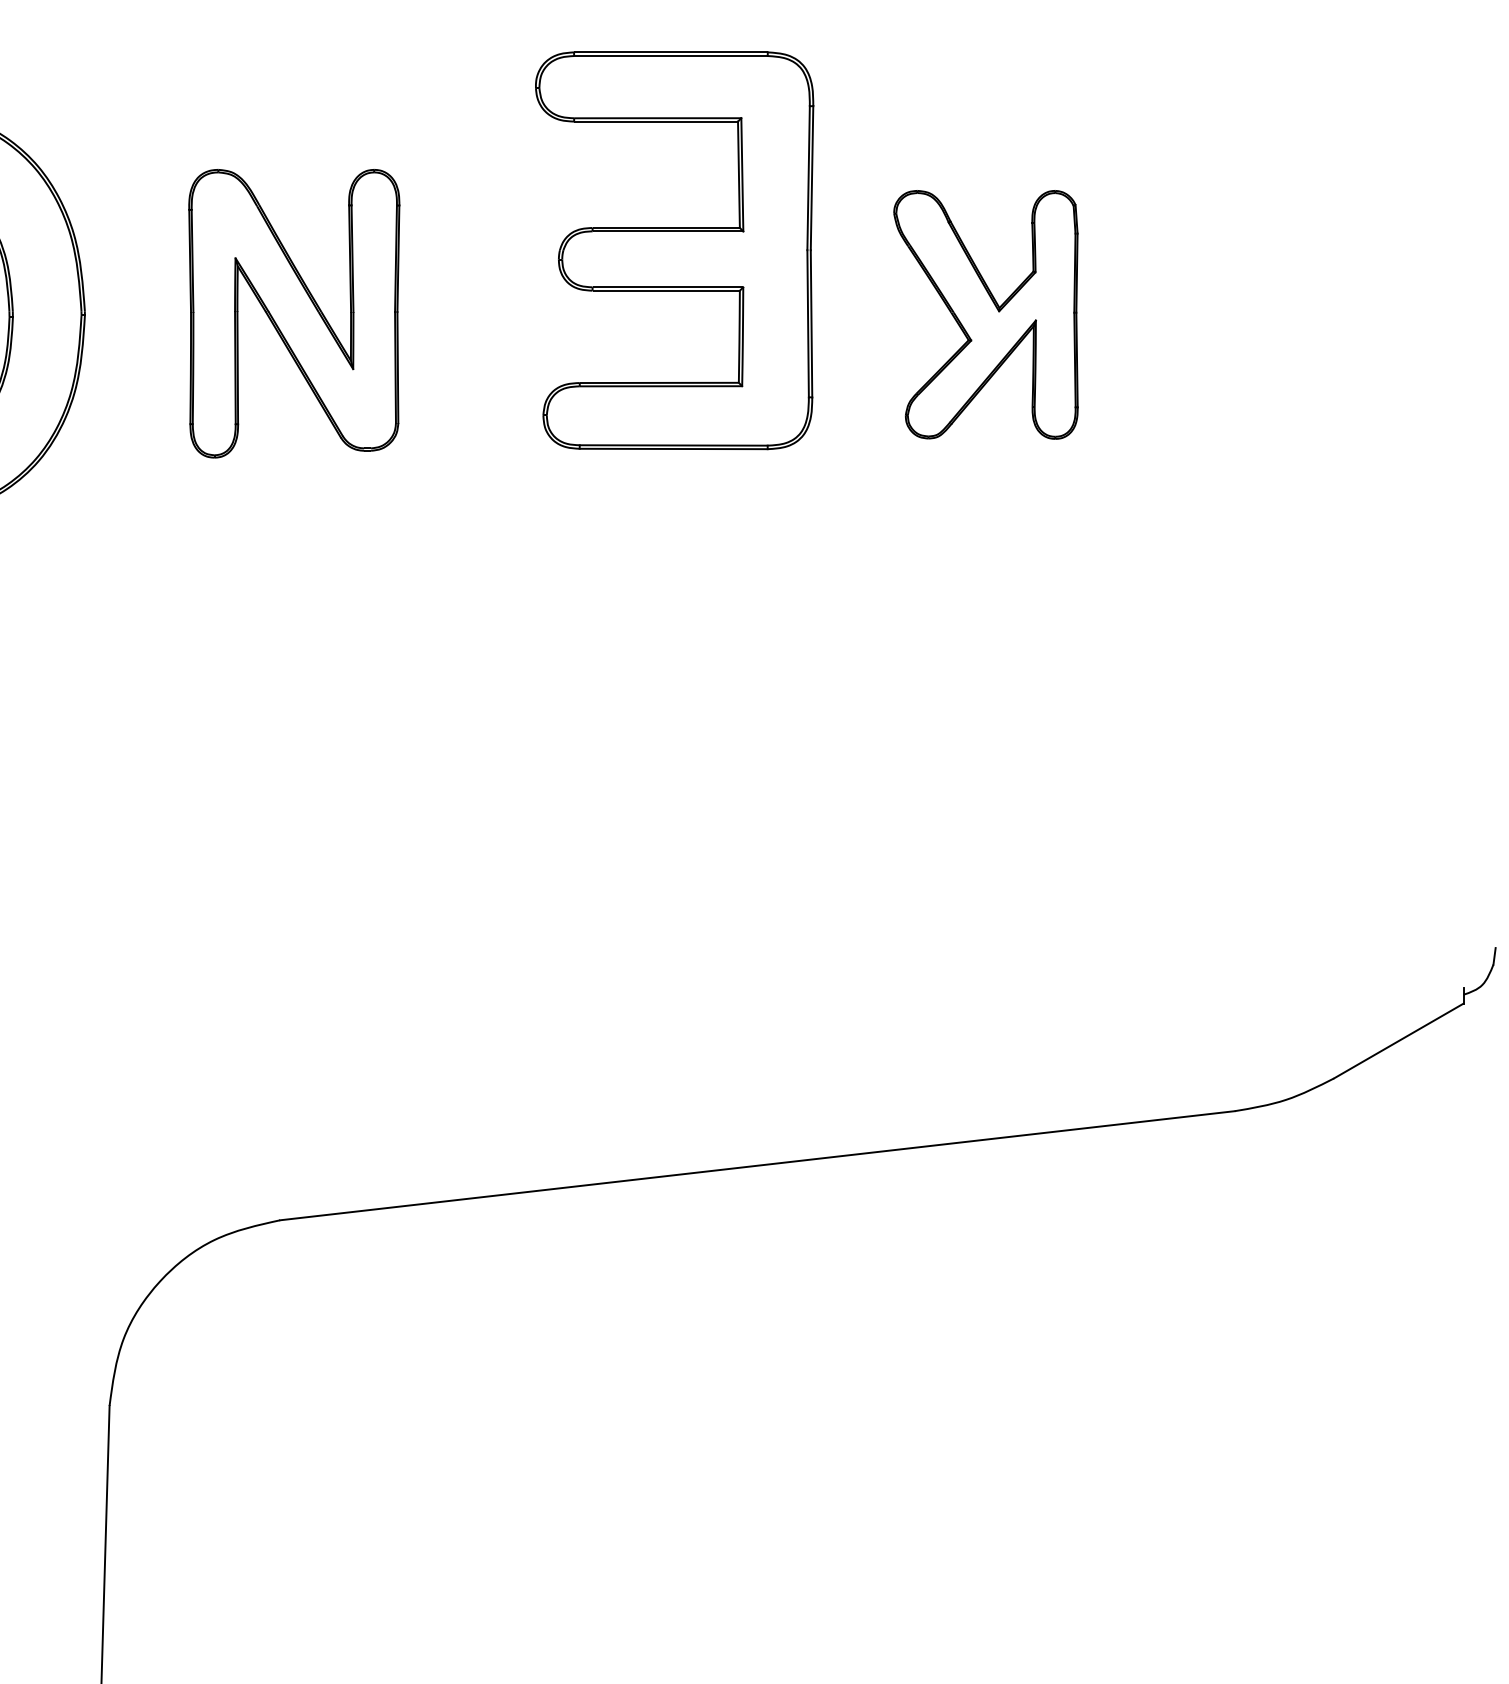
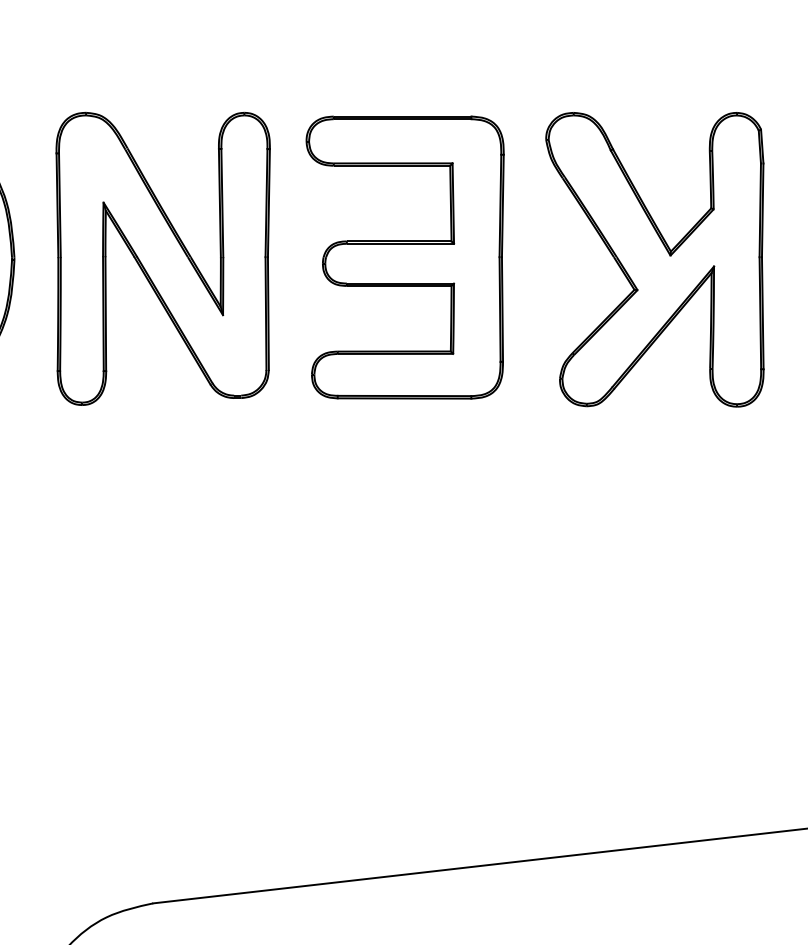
part: (674, 250) -> (405, 257), moved
part: (294, 313) -> (163, 258), size x1.43
part: (985, 314) -> (654, 259), size x1.67

